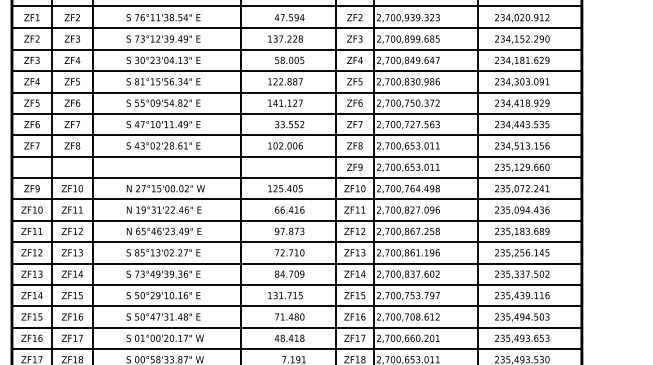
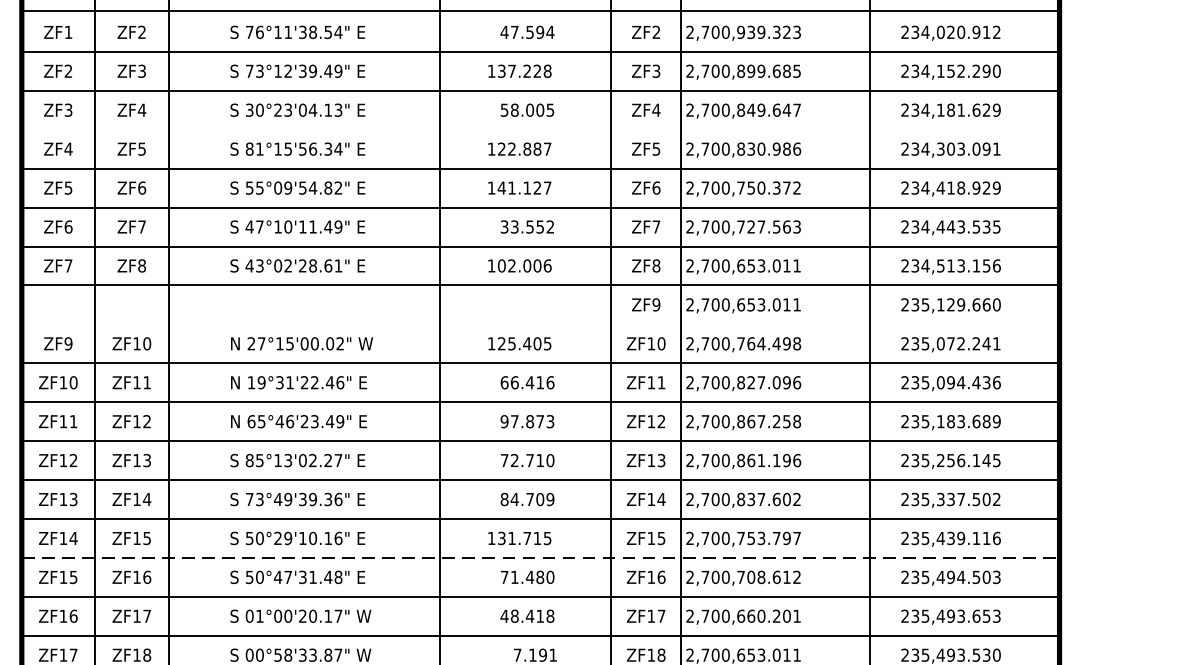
line: (296, 71) -> (539, 130), removed
line: (296, 178) -> (539, 325), removed
line: (296, 306) -> (539, 558), solid -> dashed

